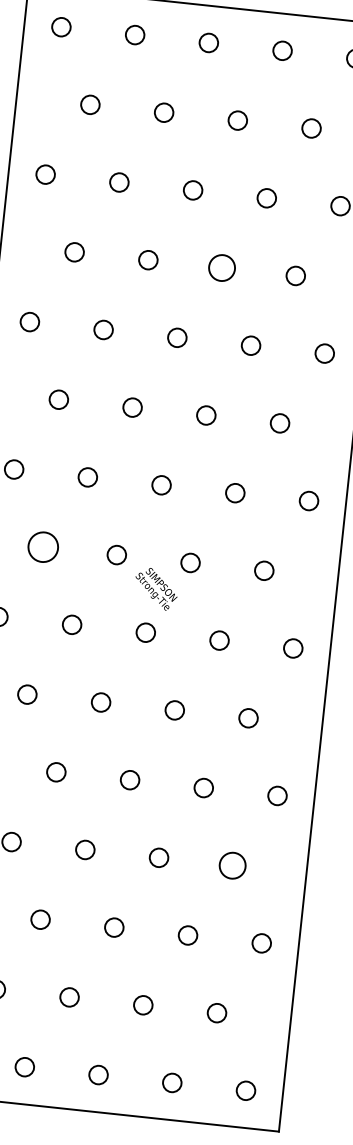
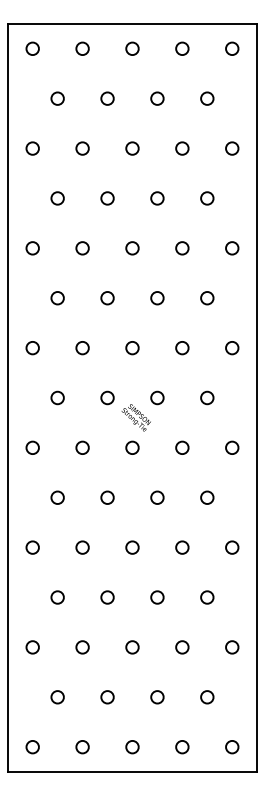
circle: (222, 268) -> (157, 198), size x0.71
circle: (42, 546) -> (57, 397), size x0.62
circle: (233, 865) -> (207, 597), size x0.71

